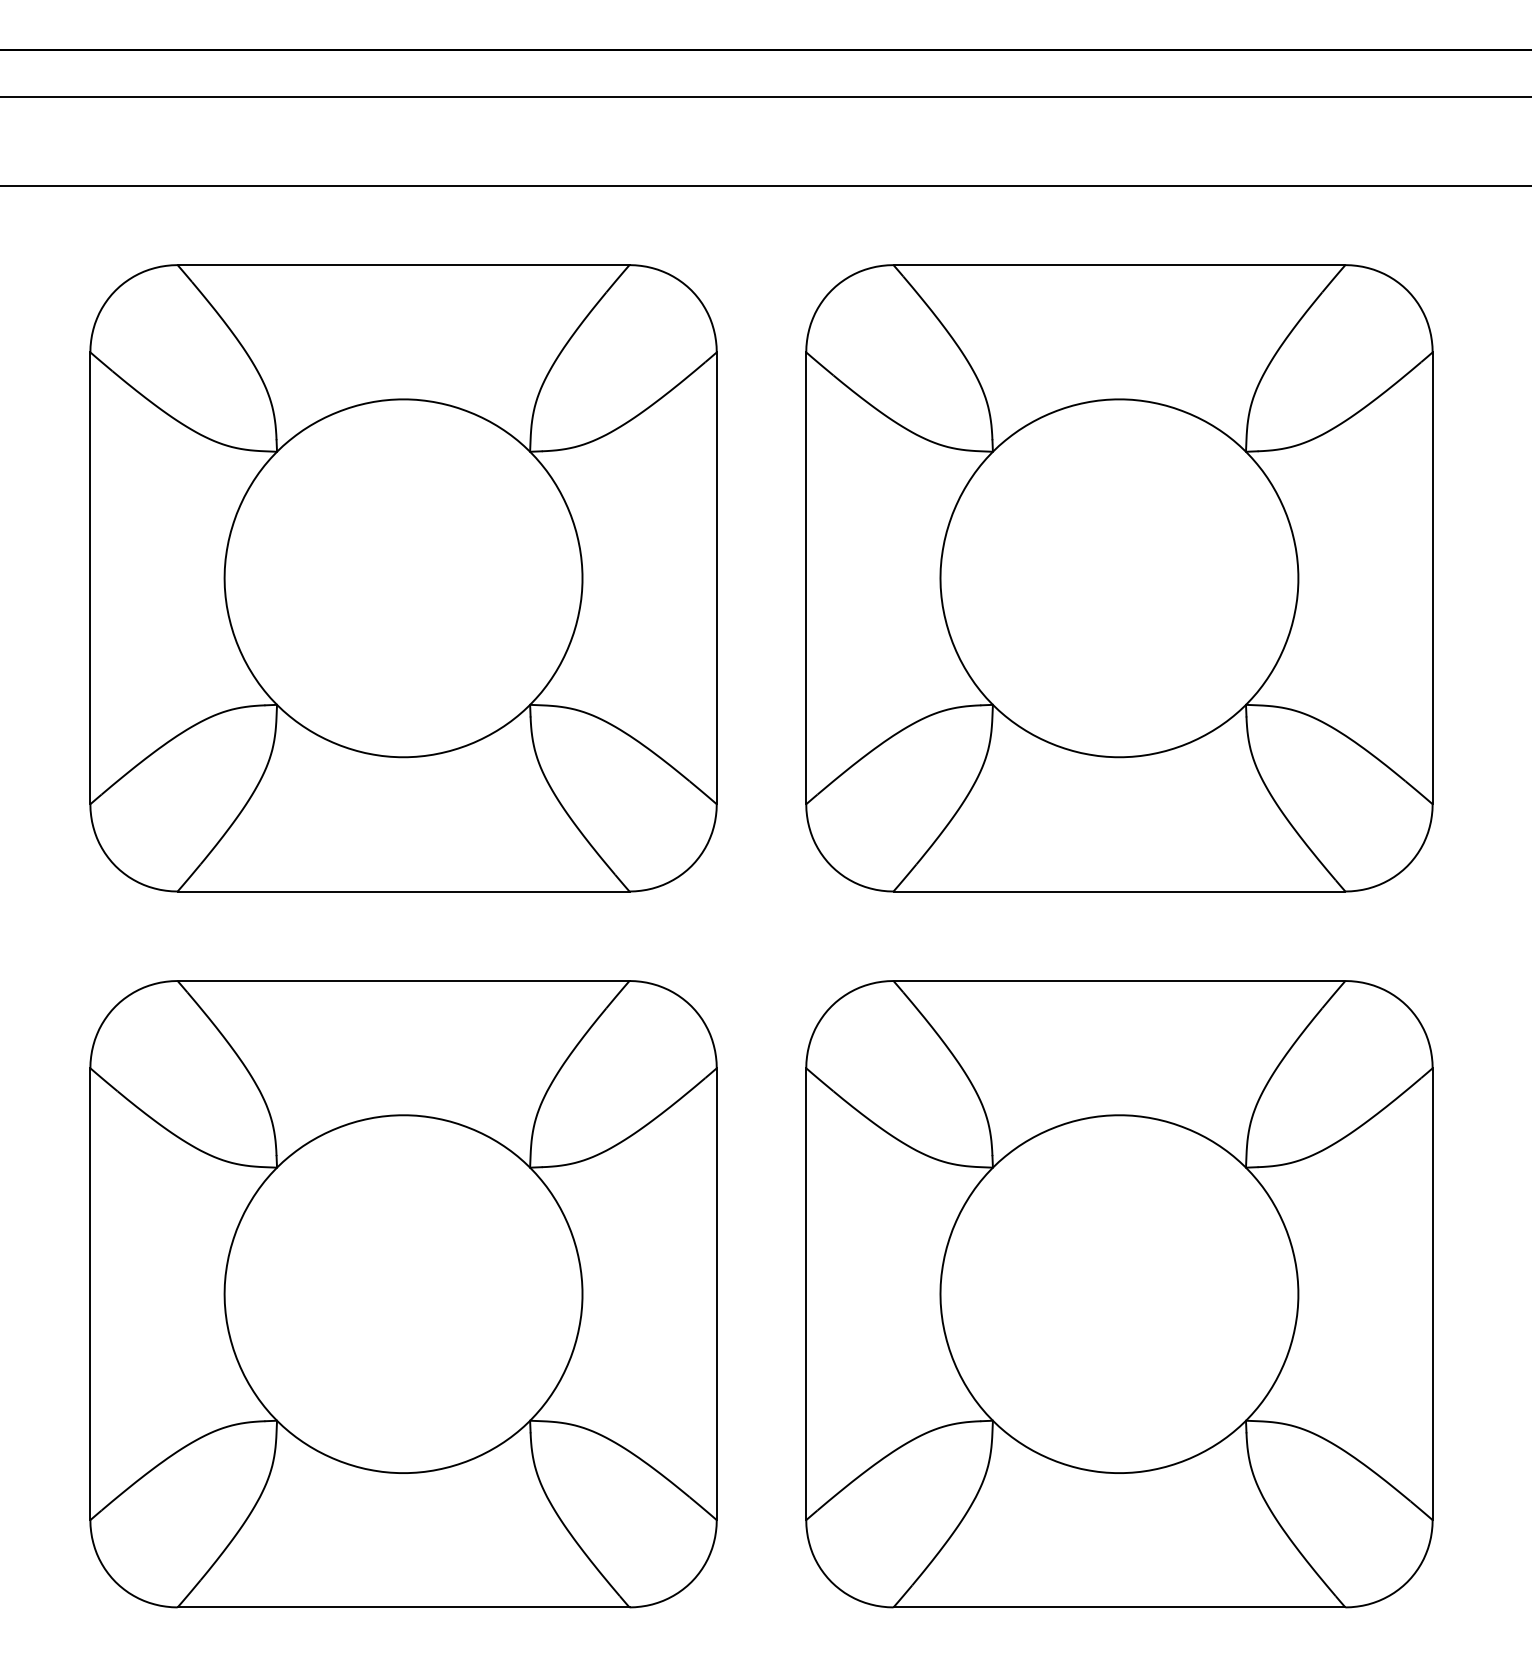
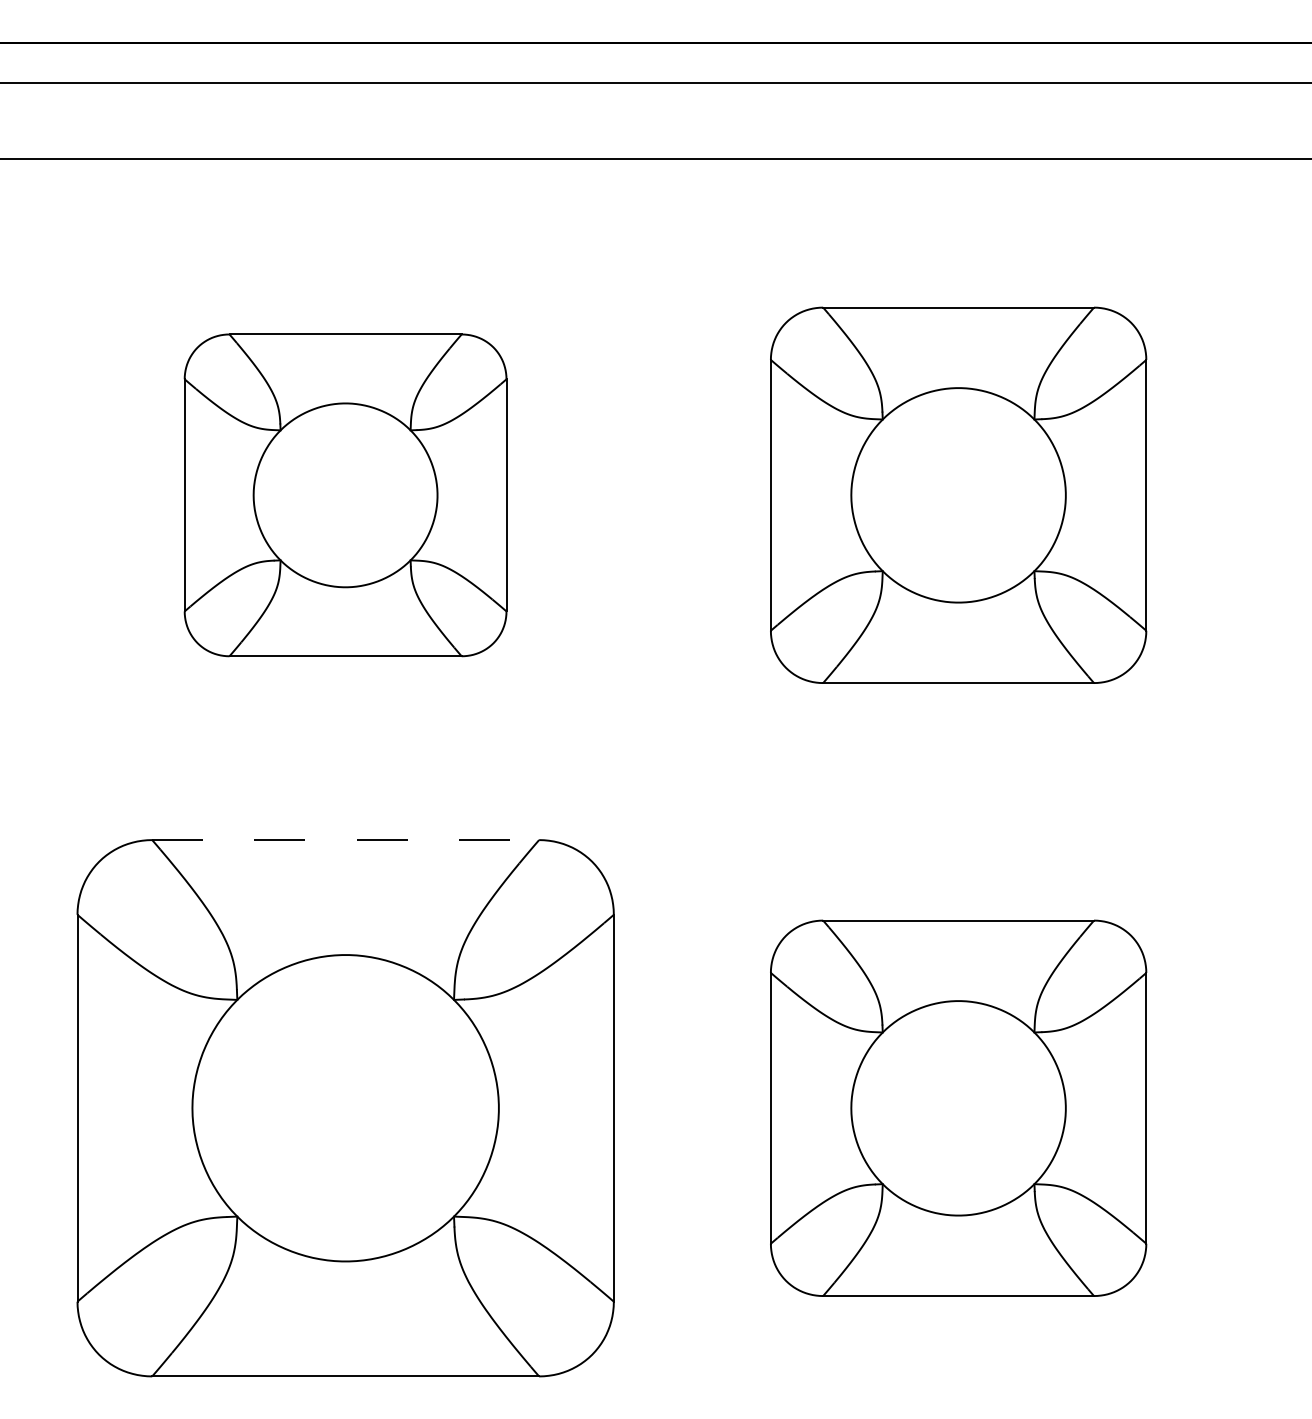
part: (403, 578) -> (345, 495), size x0.6
part: (1119, 578) -> (958, 495), size x0.7
line: (404, 981) -> (346, 840), solid -> dashed
part: (1119, 1294) -> (958, 1108), size x0.7

